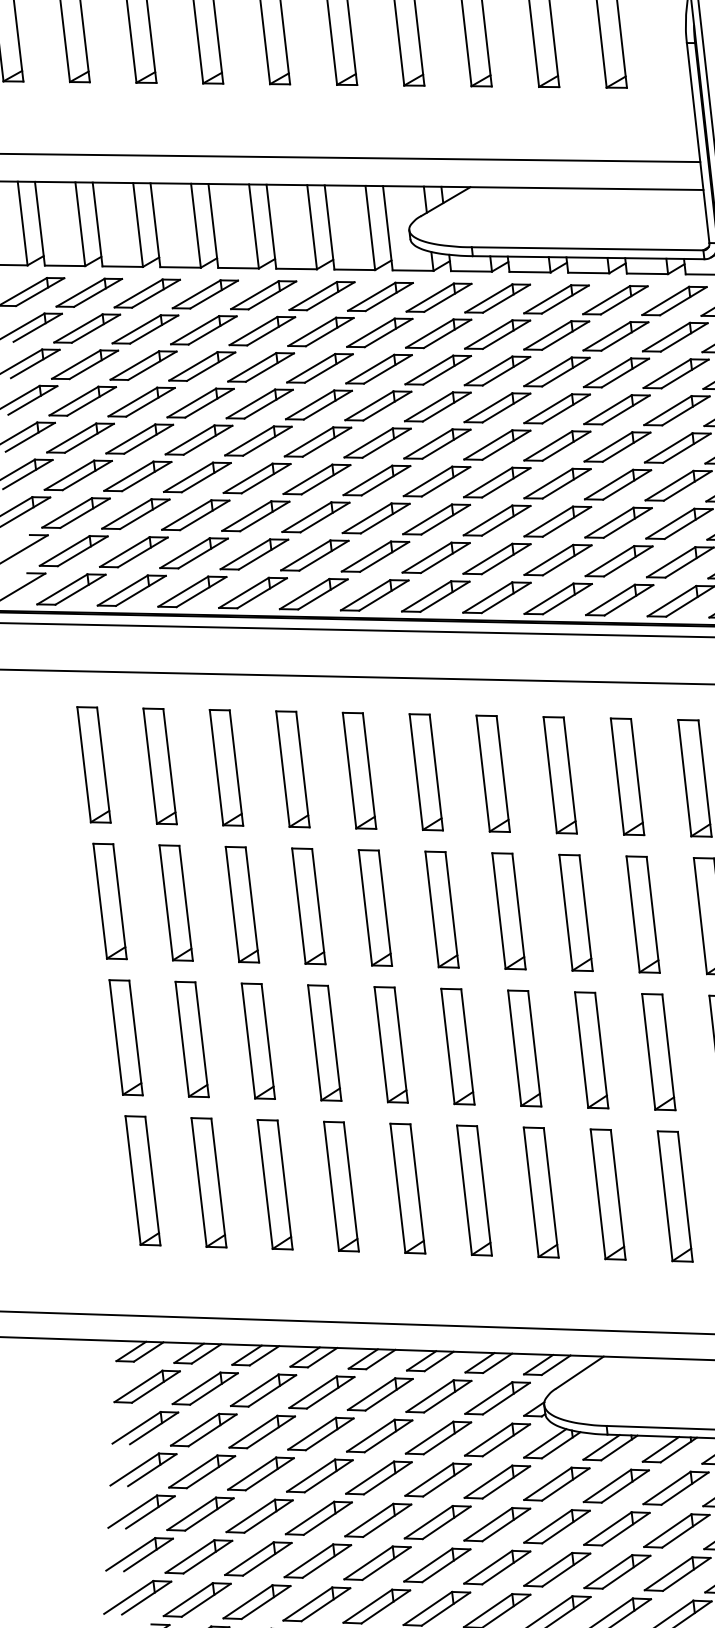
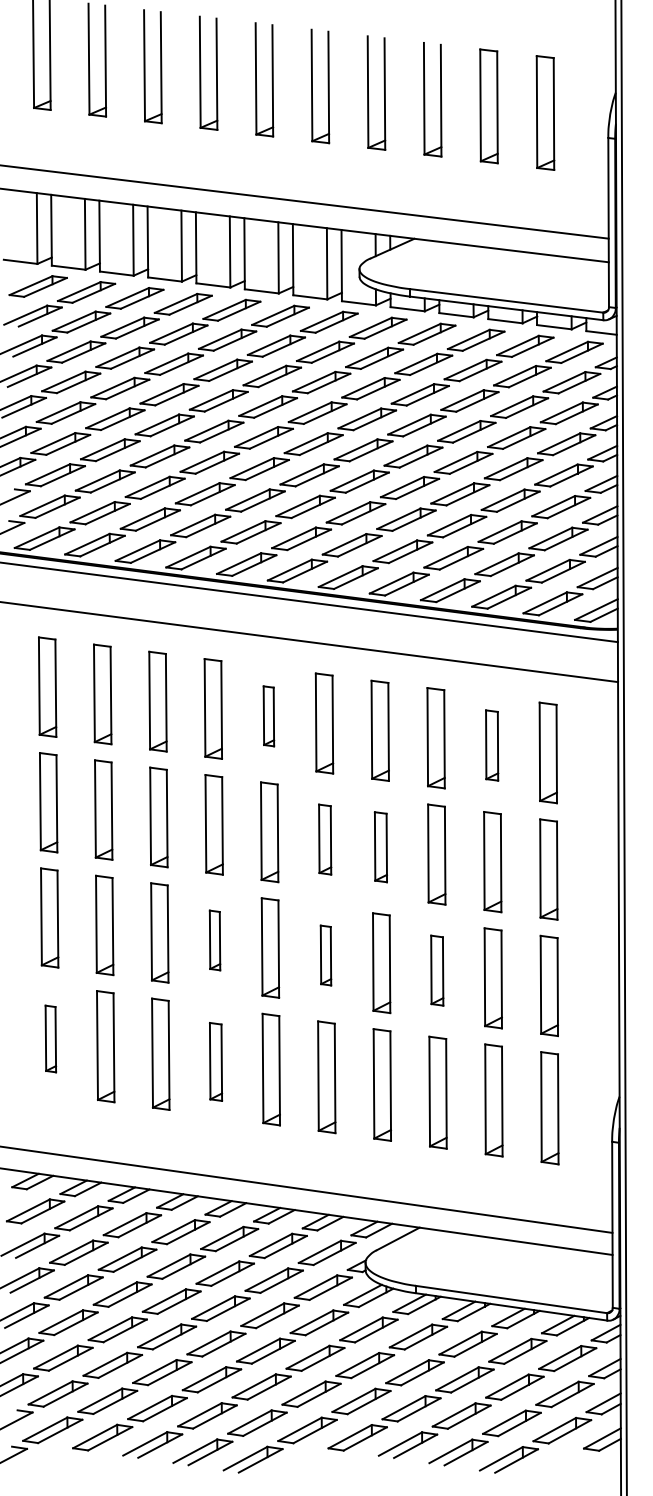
part: (359, 771) -> (268, 716), size x0.6
part: (626, 776) -> (491, 745), size x0.7
part: (441, 909) -> (324, 839), size x0.7
part: (508, 911) -> (380, 847), size x0.7
part: (324, 1043) -> (214, 940), size x0.6
part: (457, 1046) -> (325, 955), size x0.6
part: (590, 1050) -> (436, 970), size x0.7
part: (142, 1180) -> (50, 1038), size x0.6
part: (340, 1186) -> (215, 1061), size x0.7

